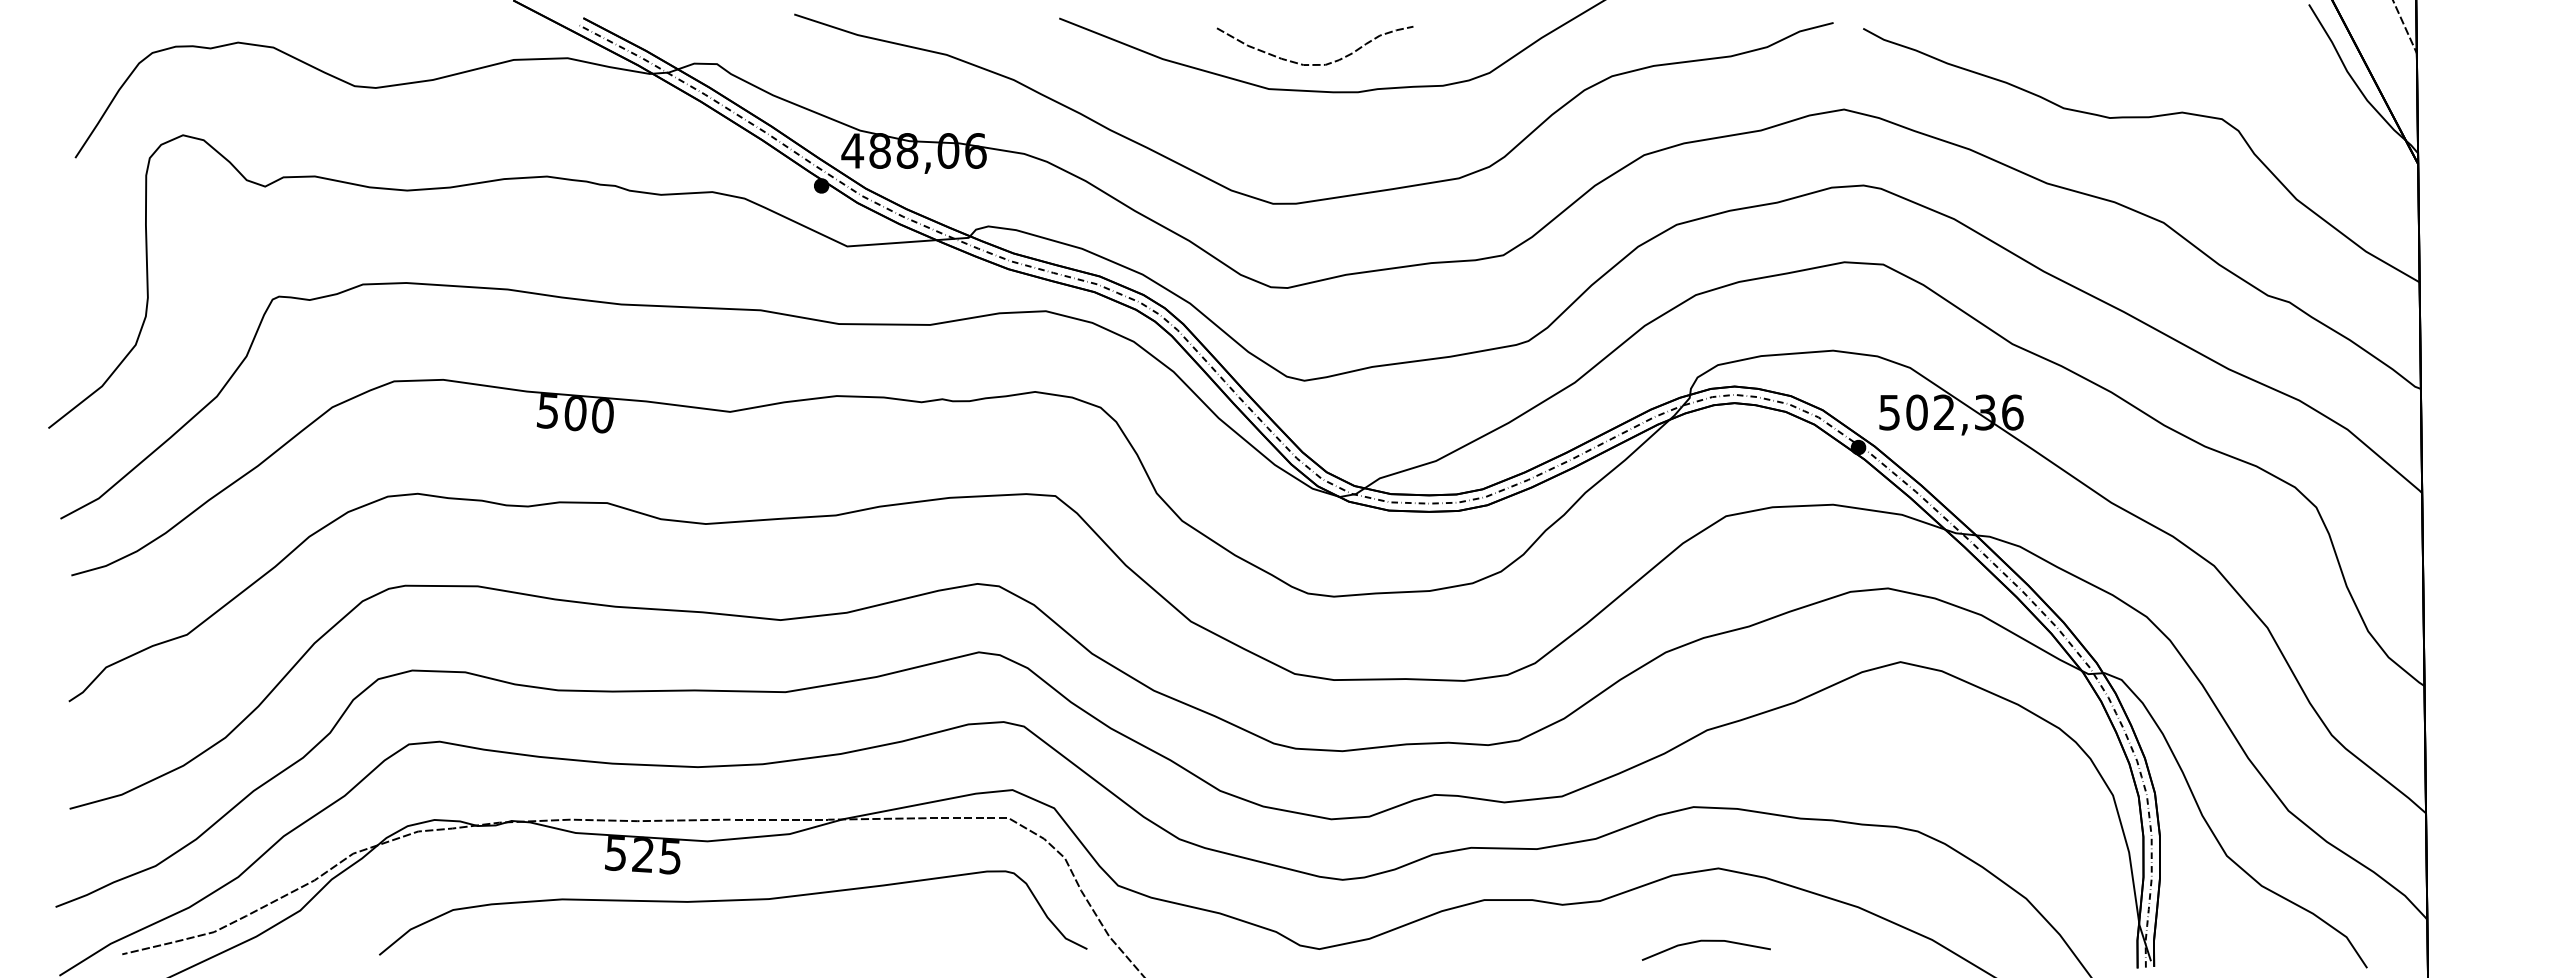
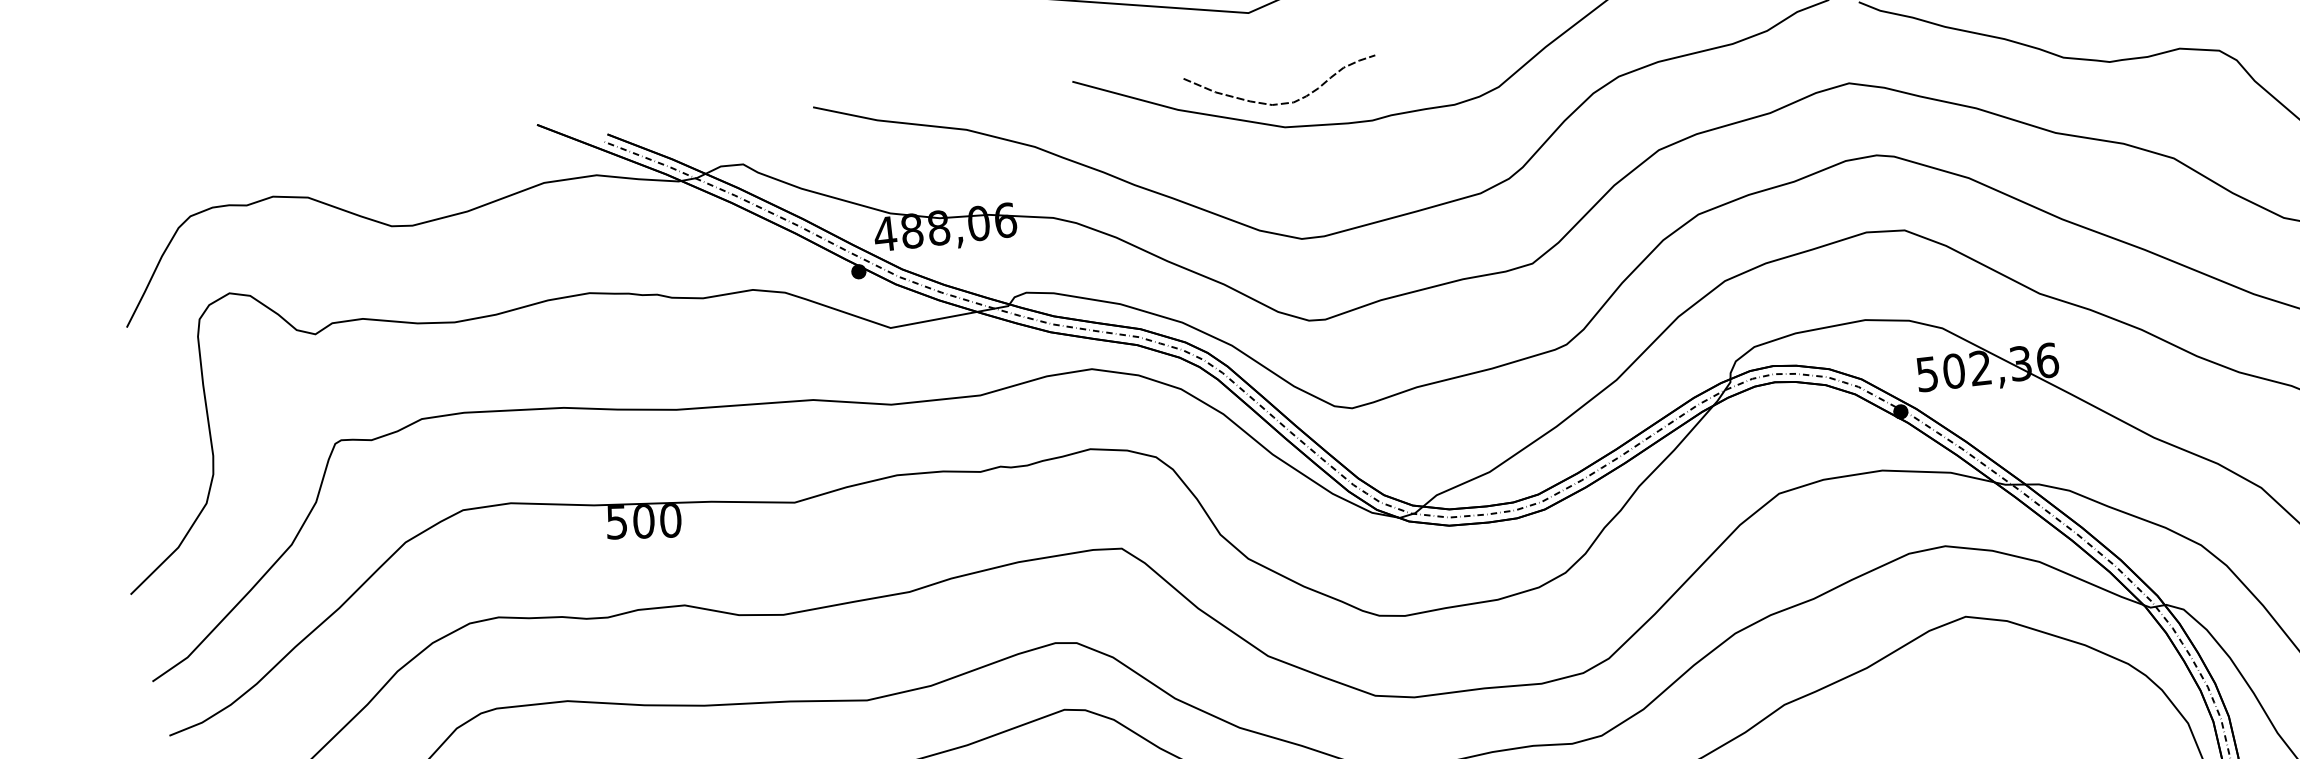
curve: (1314, 64) -> (1282, 103), moved

